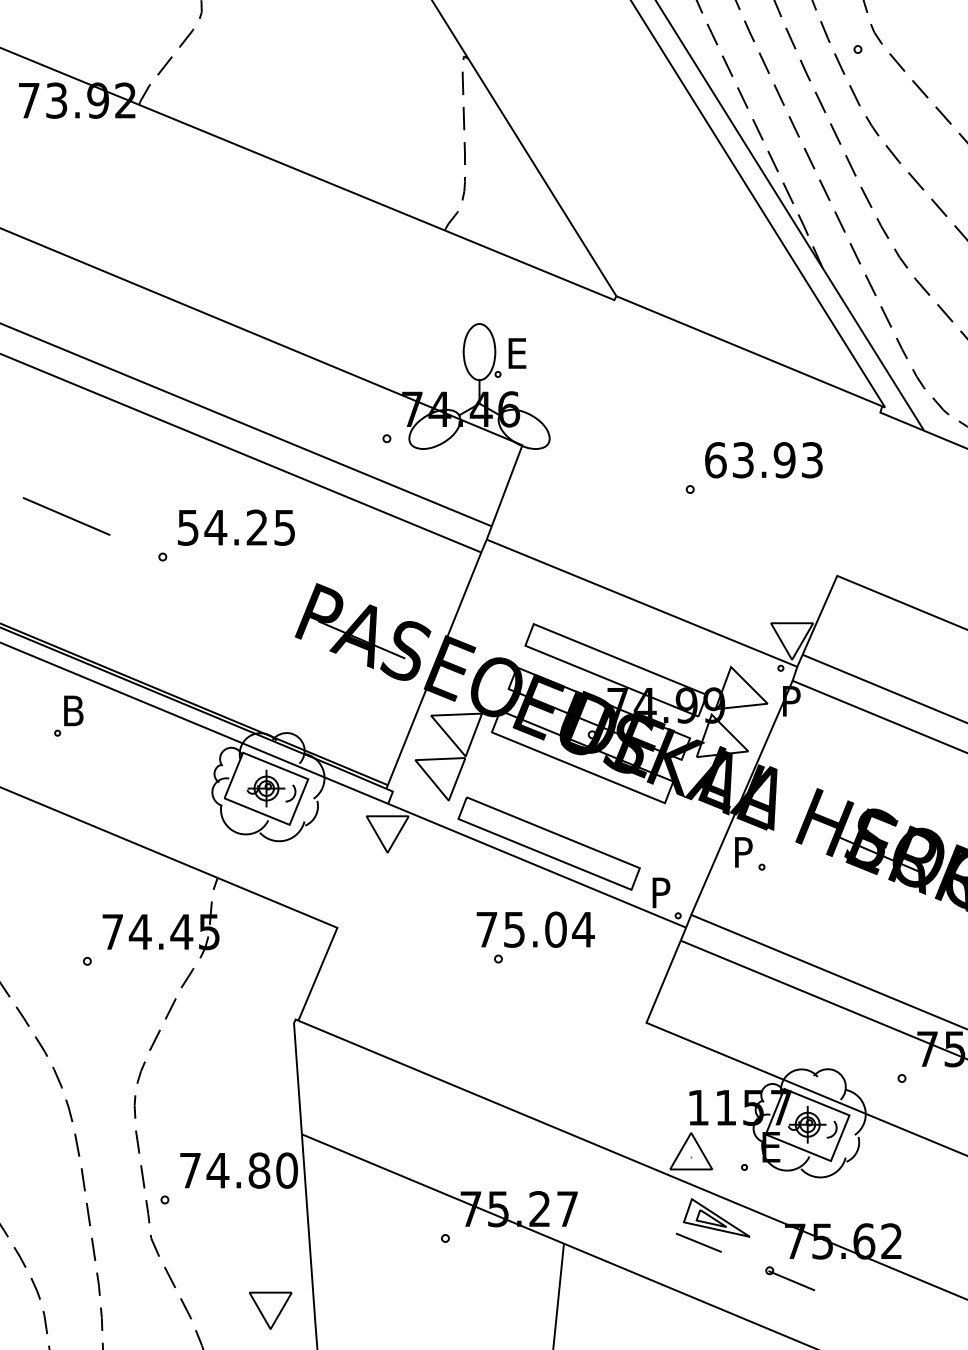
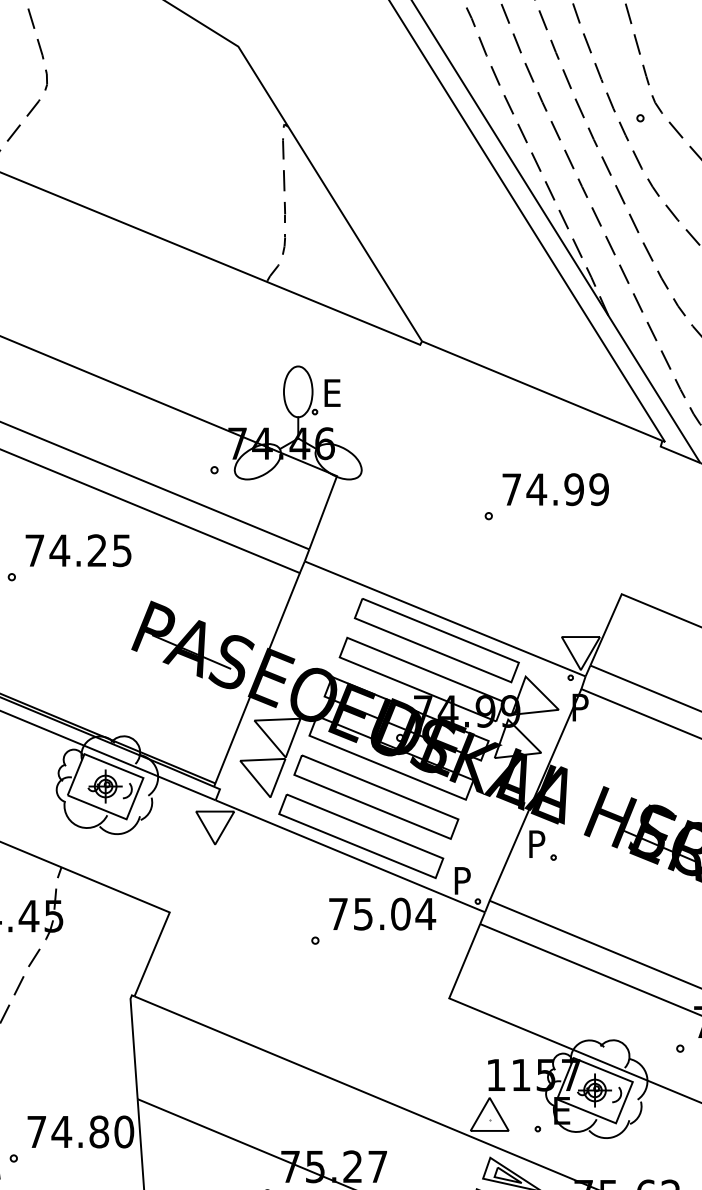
text: (764, 460) -> (555, 489), 63.93 -> 74.99
text: (187, 527) -> (34, 550), 54.25 -> 74.25
part: (632, 627) -> (436, 640), added
part: (565, 800) -> (376, 797), added
text: (535, 929) -> (382, 913), moved

